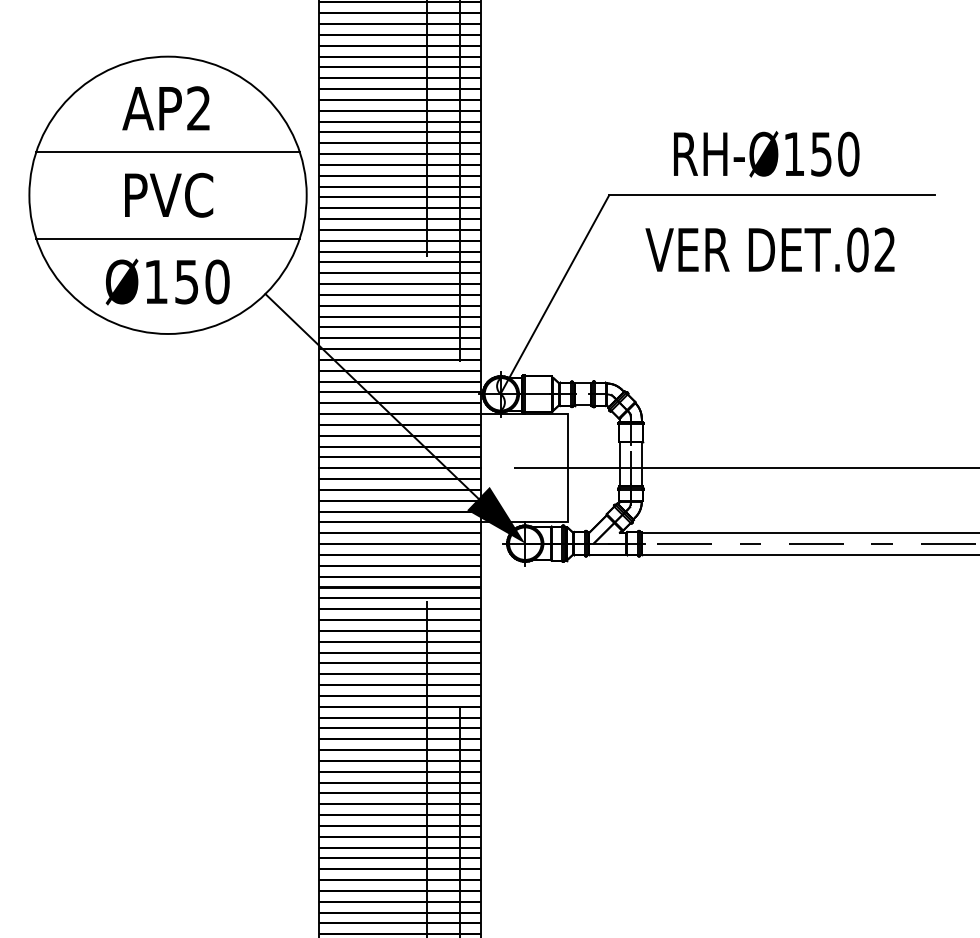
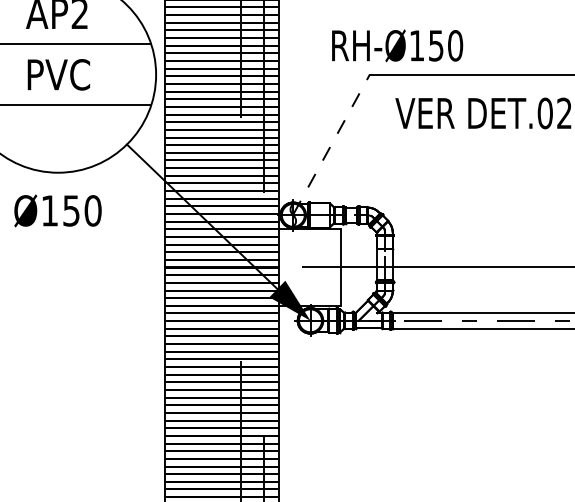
text: (766, 154) -> (397, 46), moved
text: (167, 281) -> (57, 210), moved
line: (555, 293) -> (331, 144), solid -> dashed

